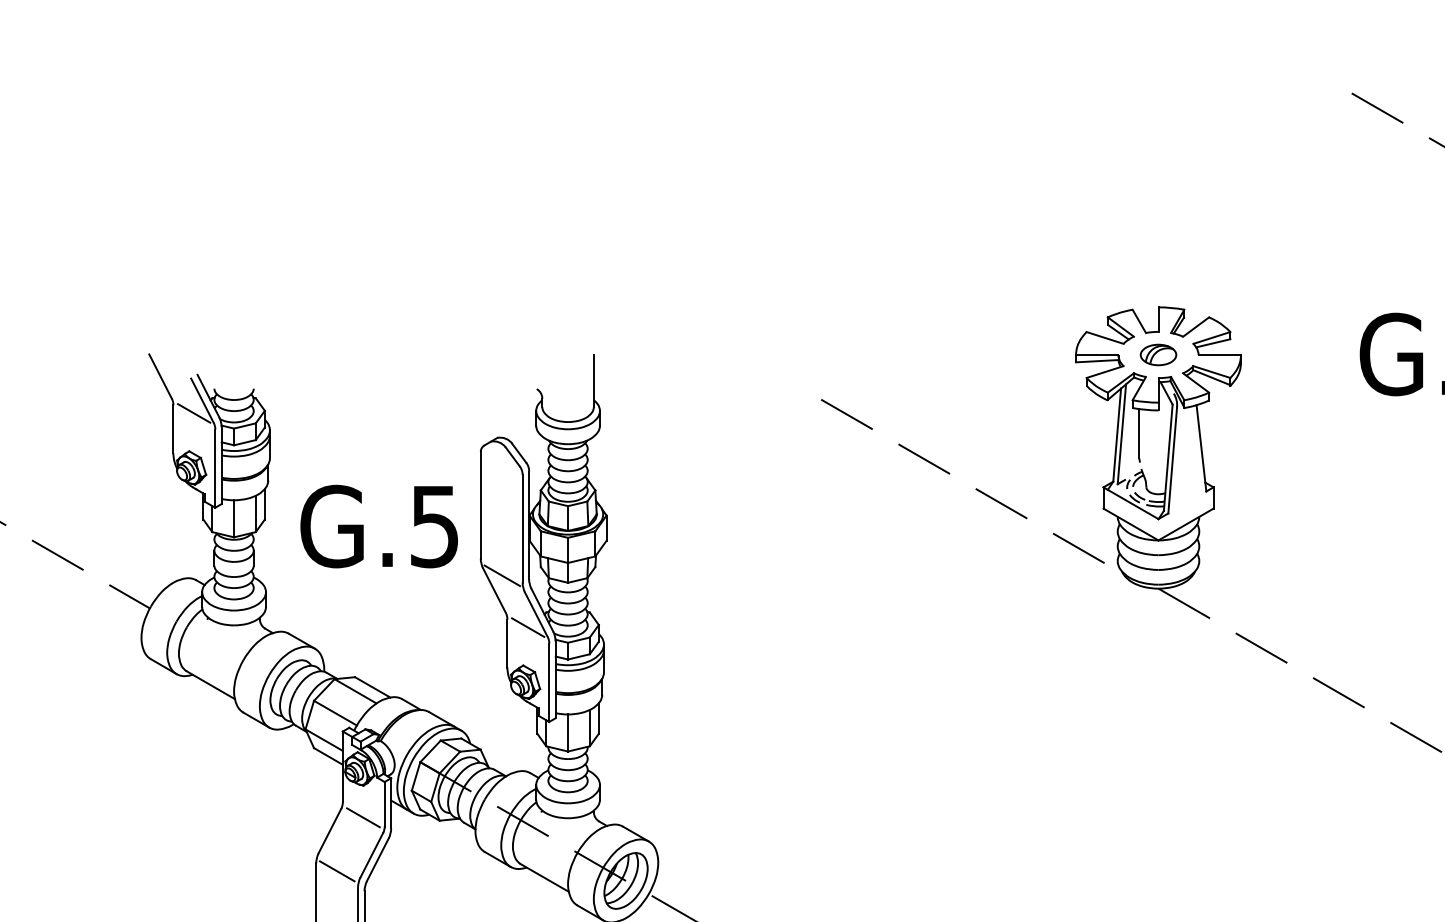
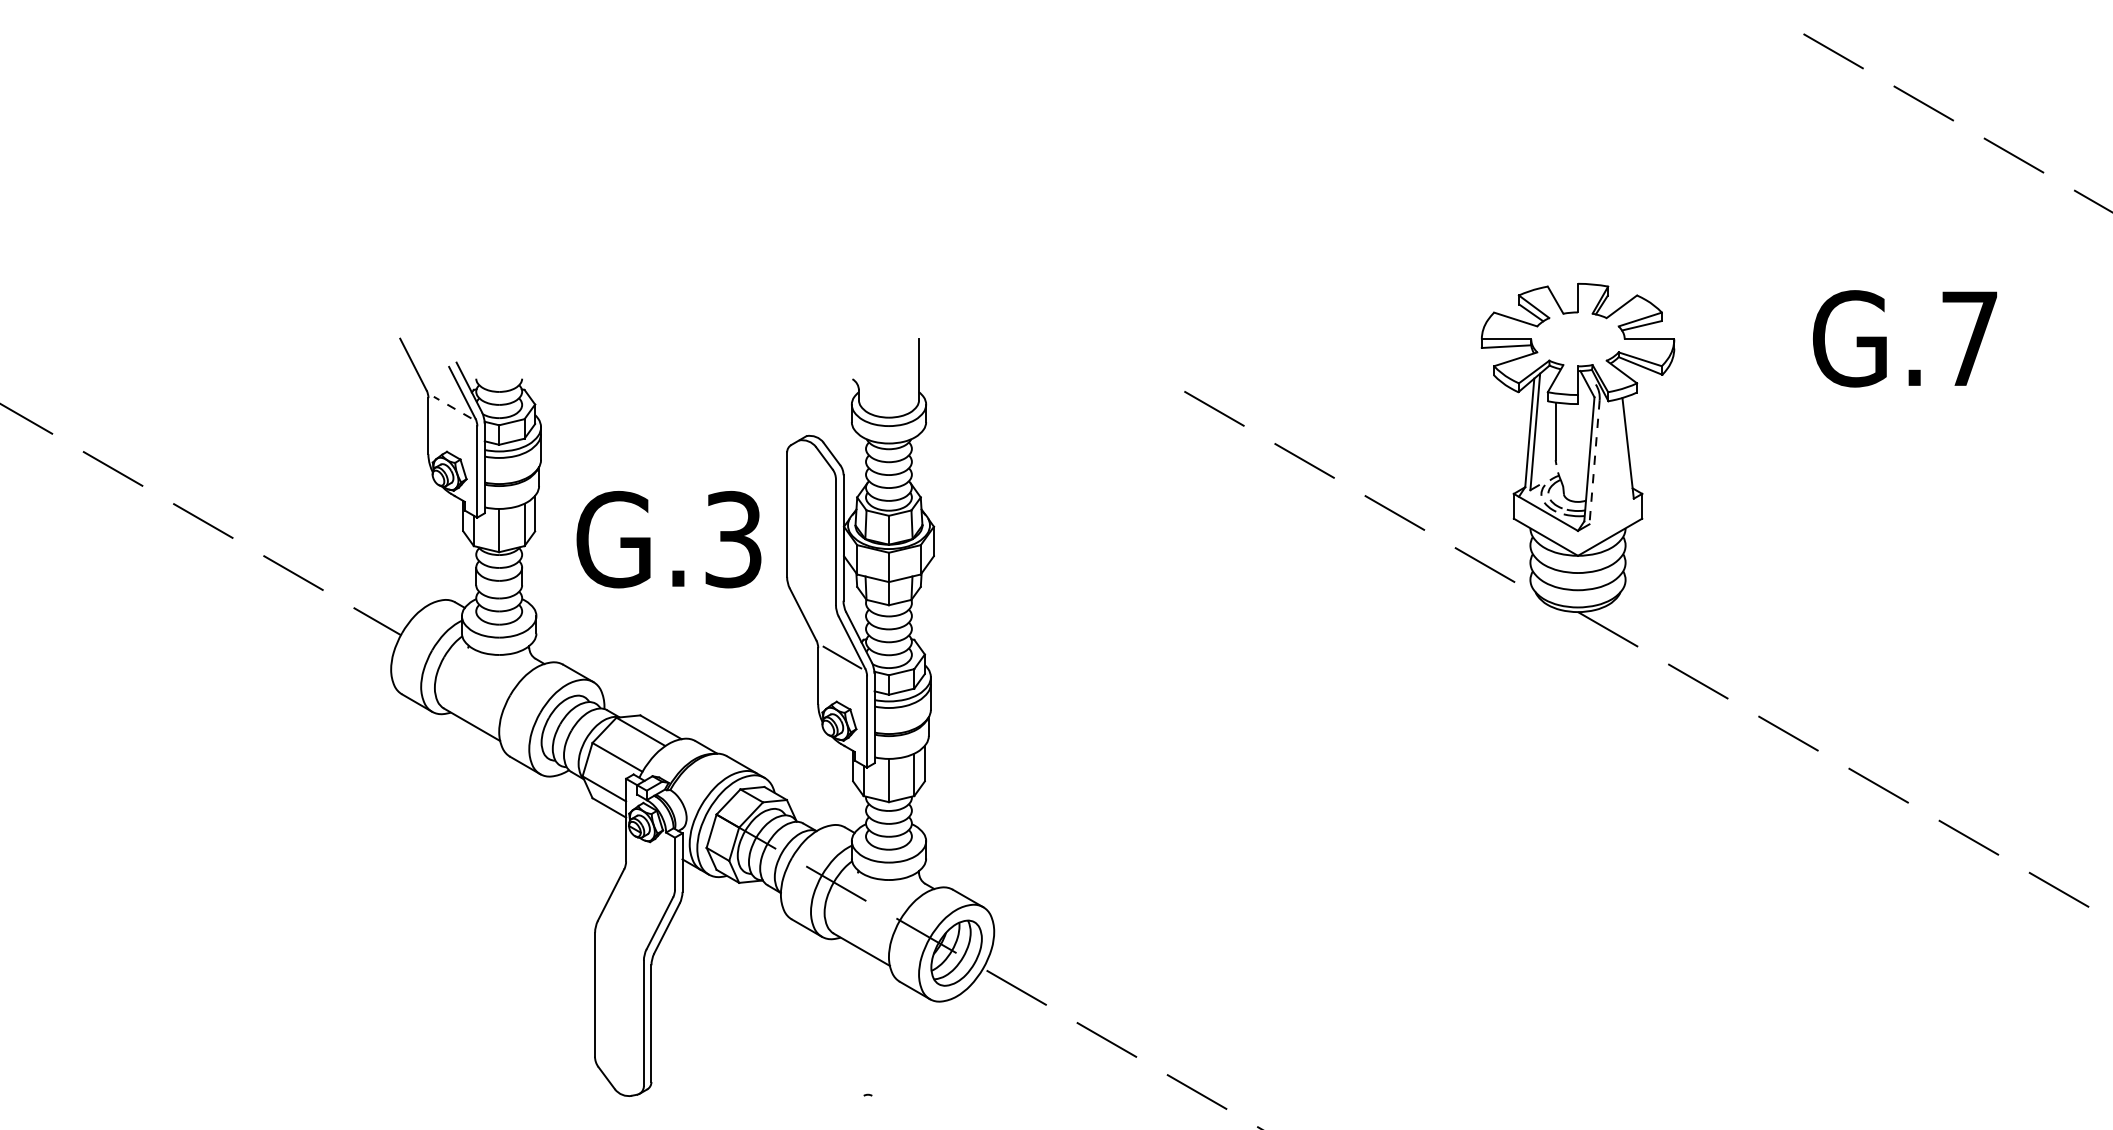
part: (1158, 355) -> (1577, 339), removed
line: (194, 413) -> (452, 407), solid -> dashed
line: (1172, 460) -> (1594, 462), solid -> dashed
text: (434, 526) -> (733, 539), G.5 -> G.3
line: (501, 576) -> (811, 597), removed
line: (363, 817) -> (650, 879), removed
line: (337, 870) -> (619, 941), removed

